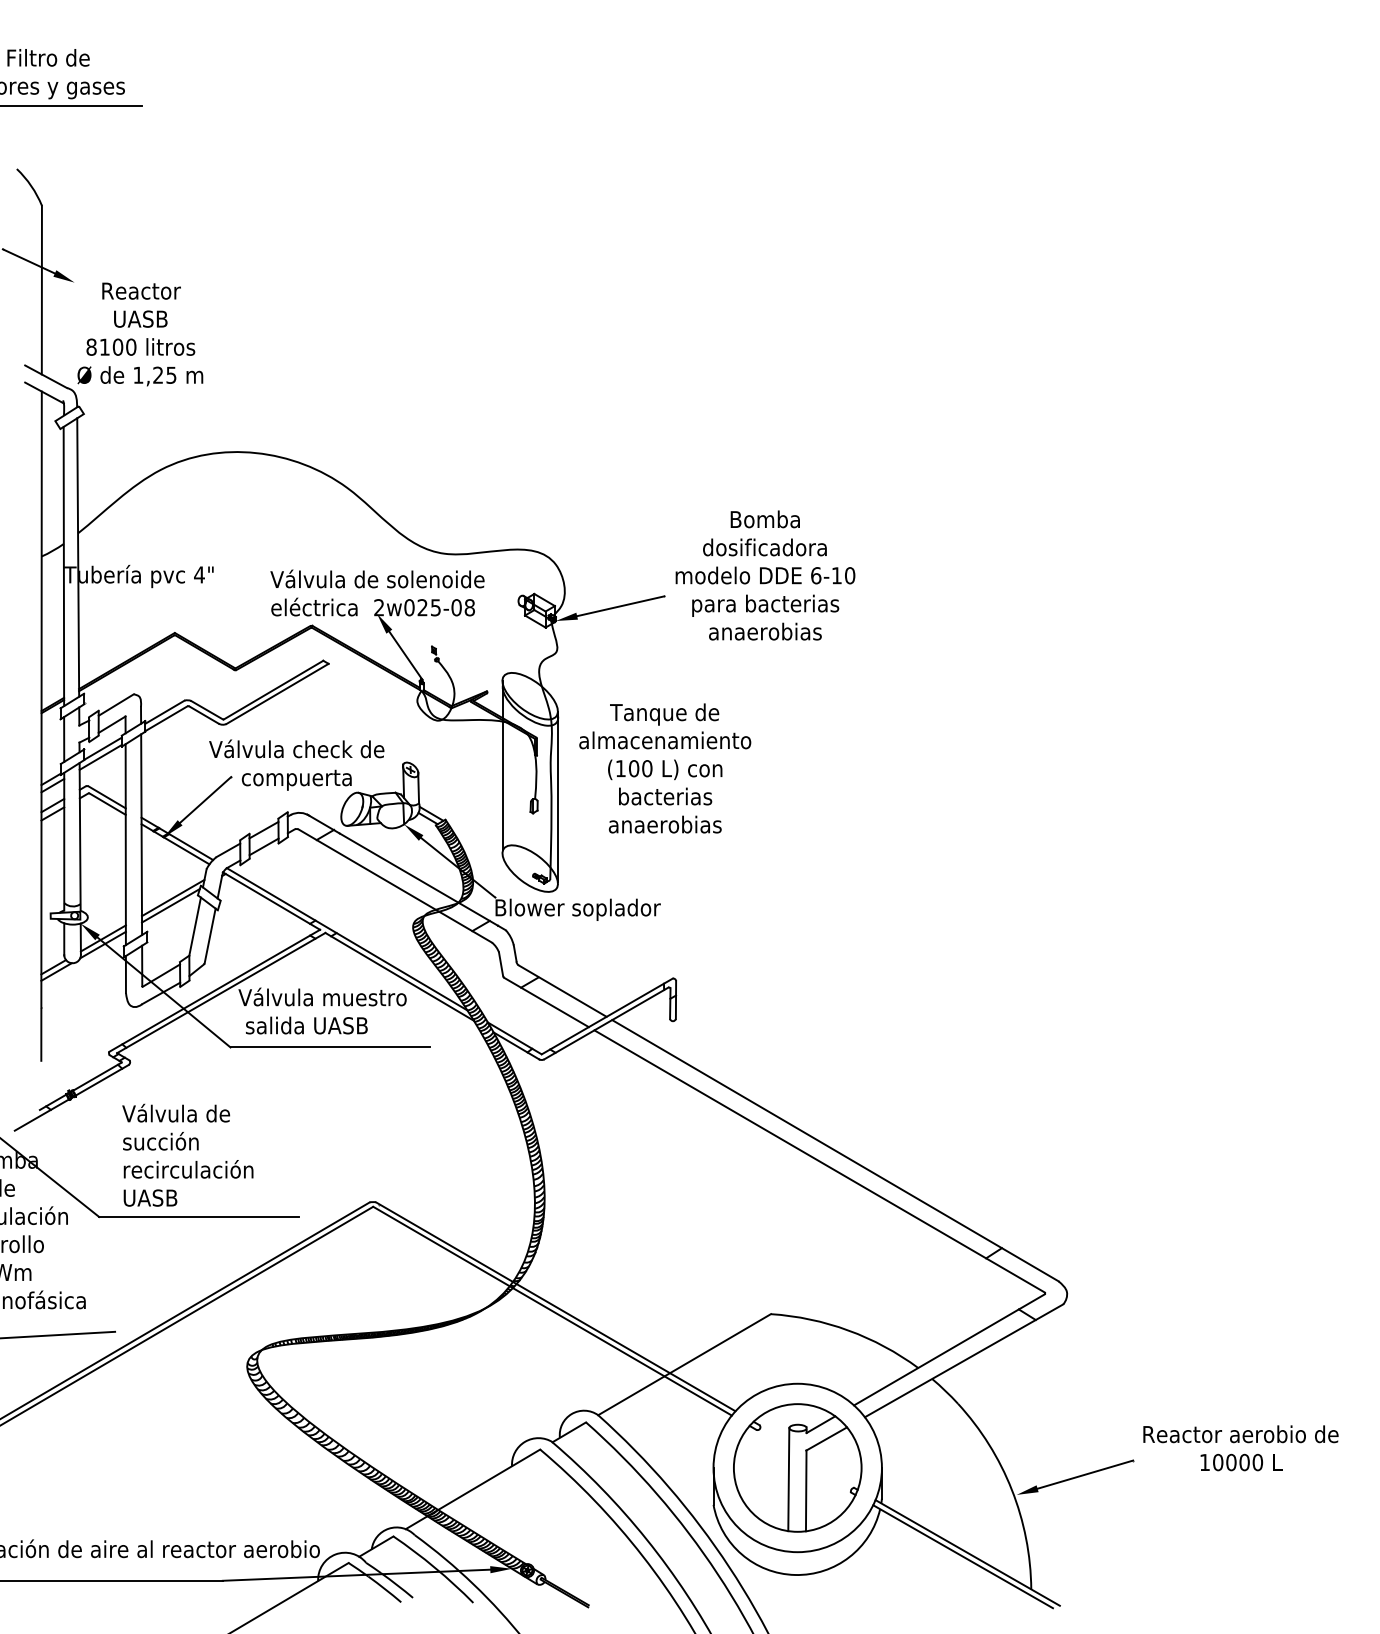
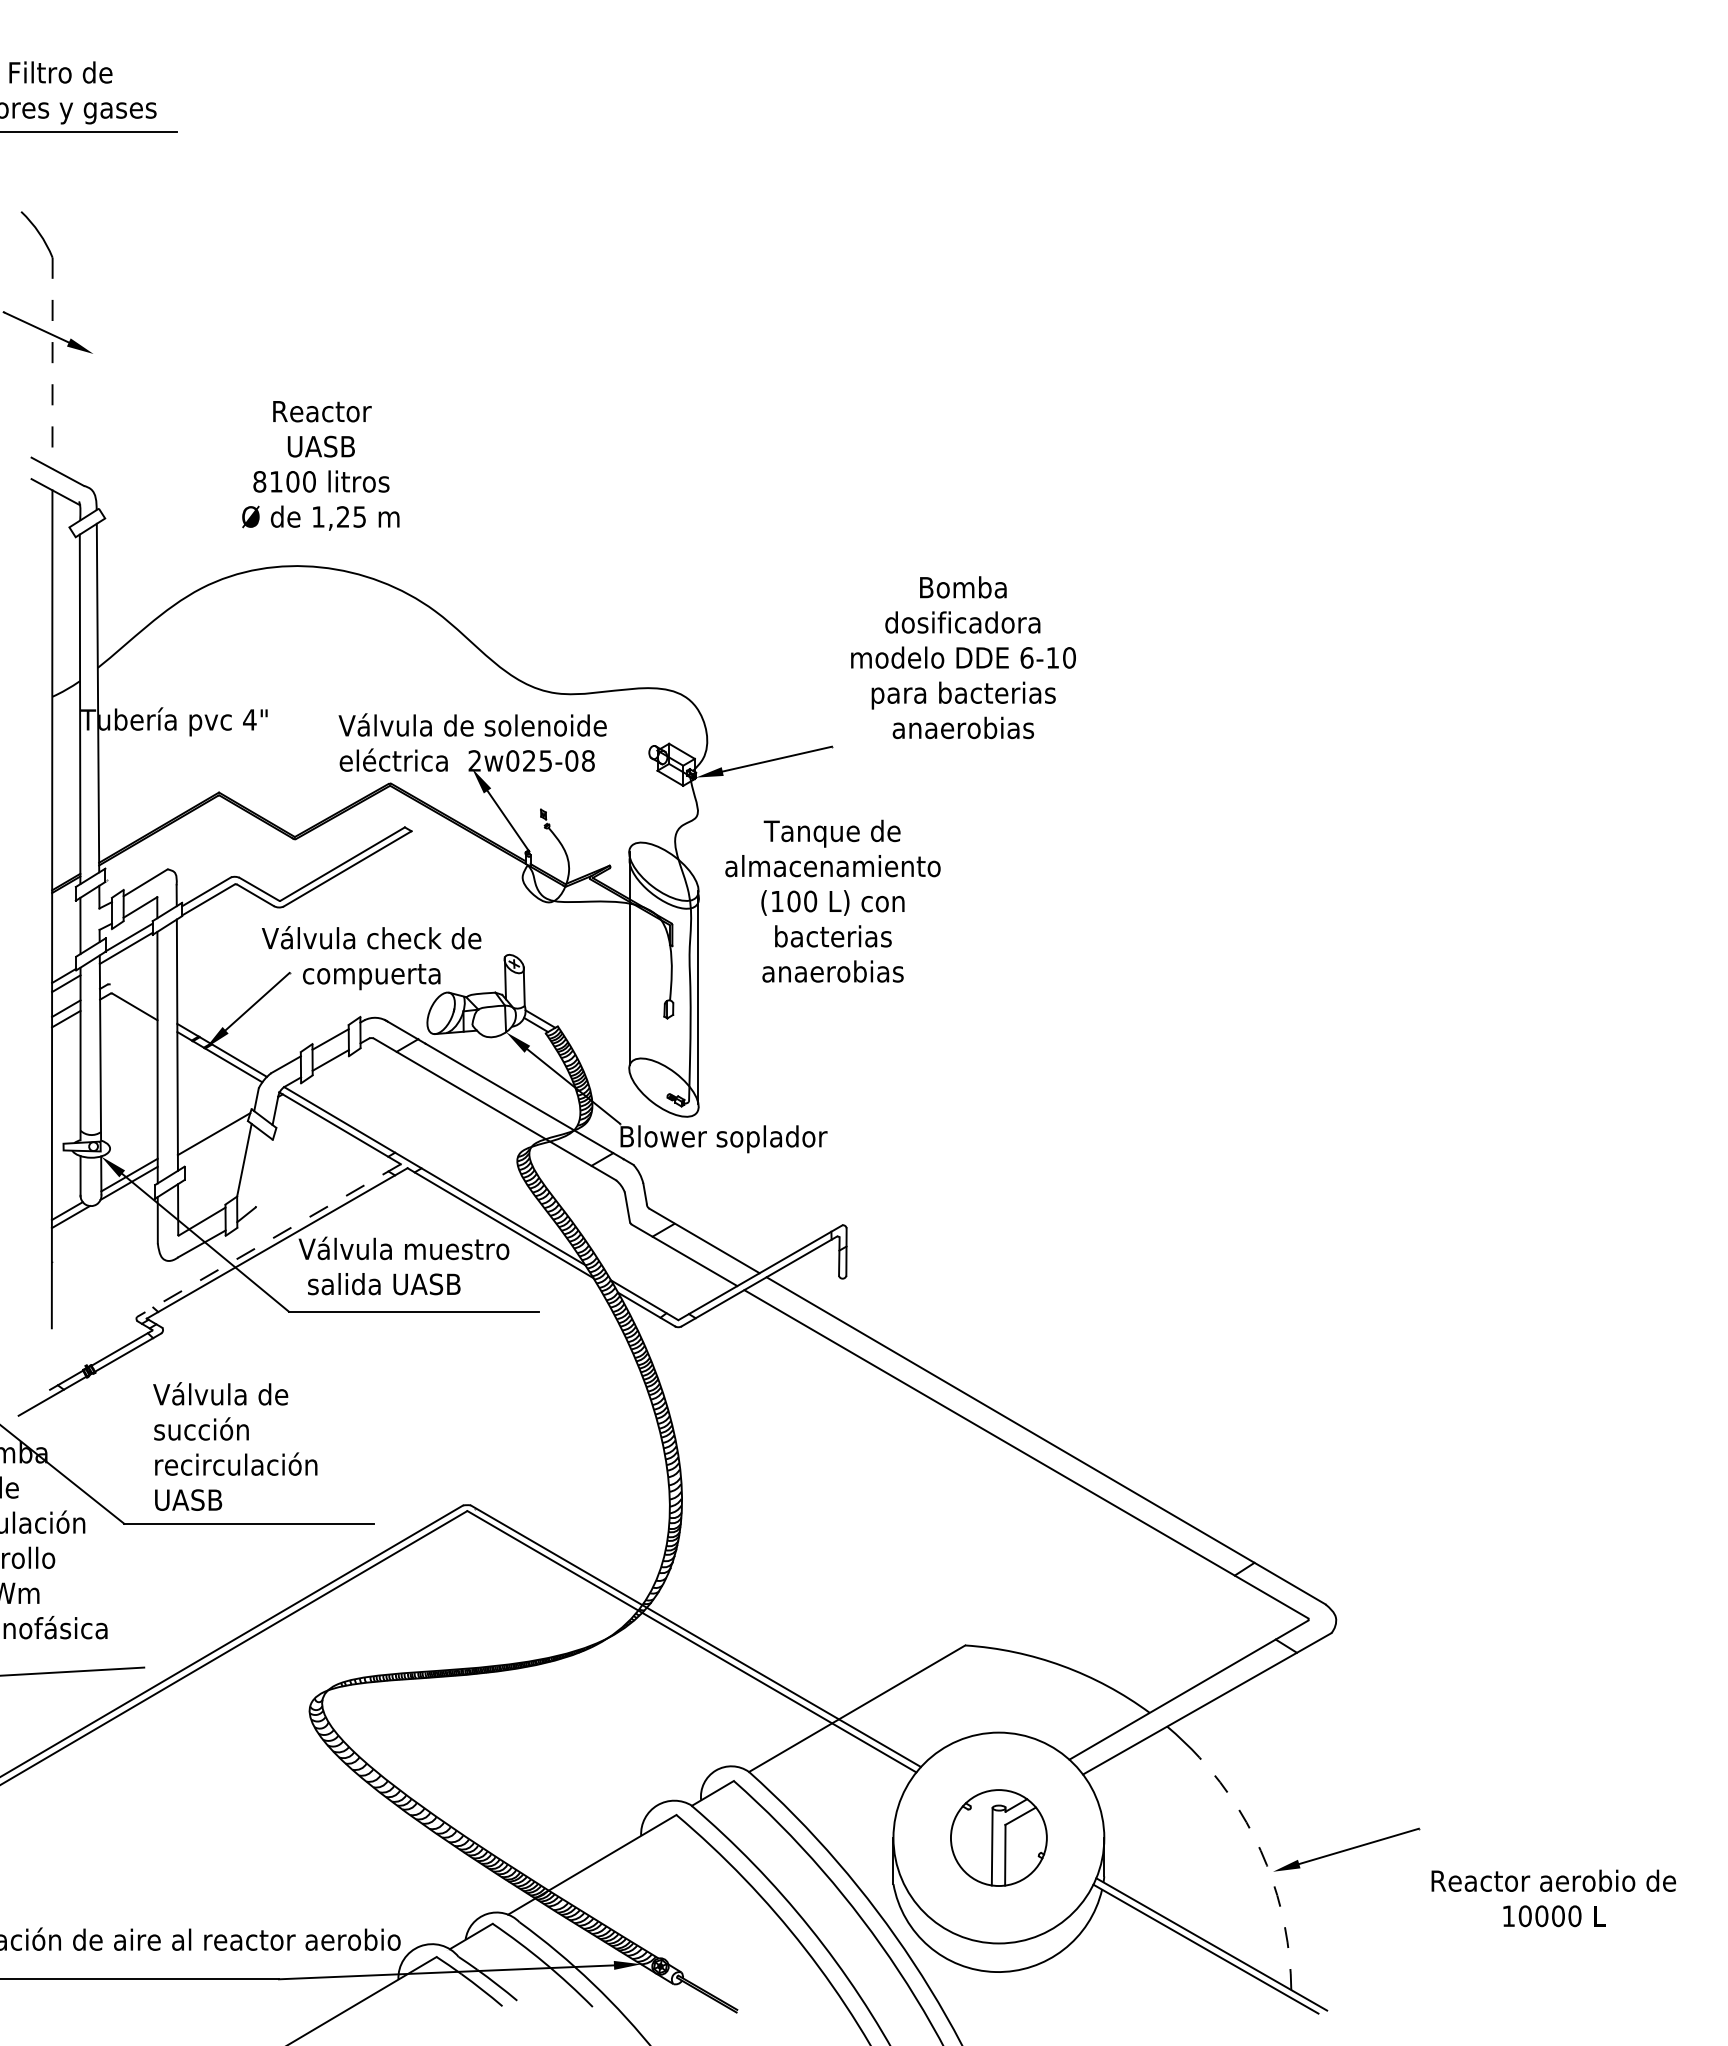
line: (41, 290) -> (52, 363), solid -> dashed
text: (140, 334) -> (320, 465), moved
text: (765, 575) -> (963, 657), moved
text: (664, 767) -> (832, 900), moved
line: (106, 797) -> (133, 998), removed
line: (172, 898) -> (216, 1124), removed
line: (210, 935) -> (263, 1171), removed
line: (214, 990) -> (268, 1240), solid -> dashed
text: (1240, 1448) -> (1553, 1898), moved
part: (797, 1467) -> (998, 1837), size x0.6
arc: (1011, 1489) -> (1266, 1865), solid -> dashed

